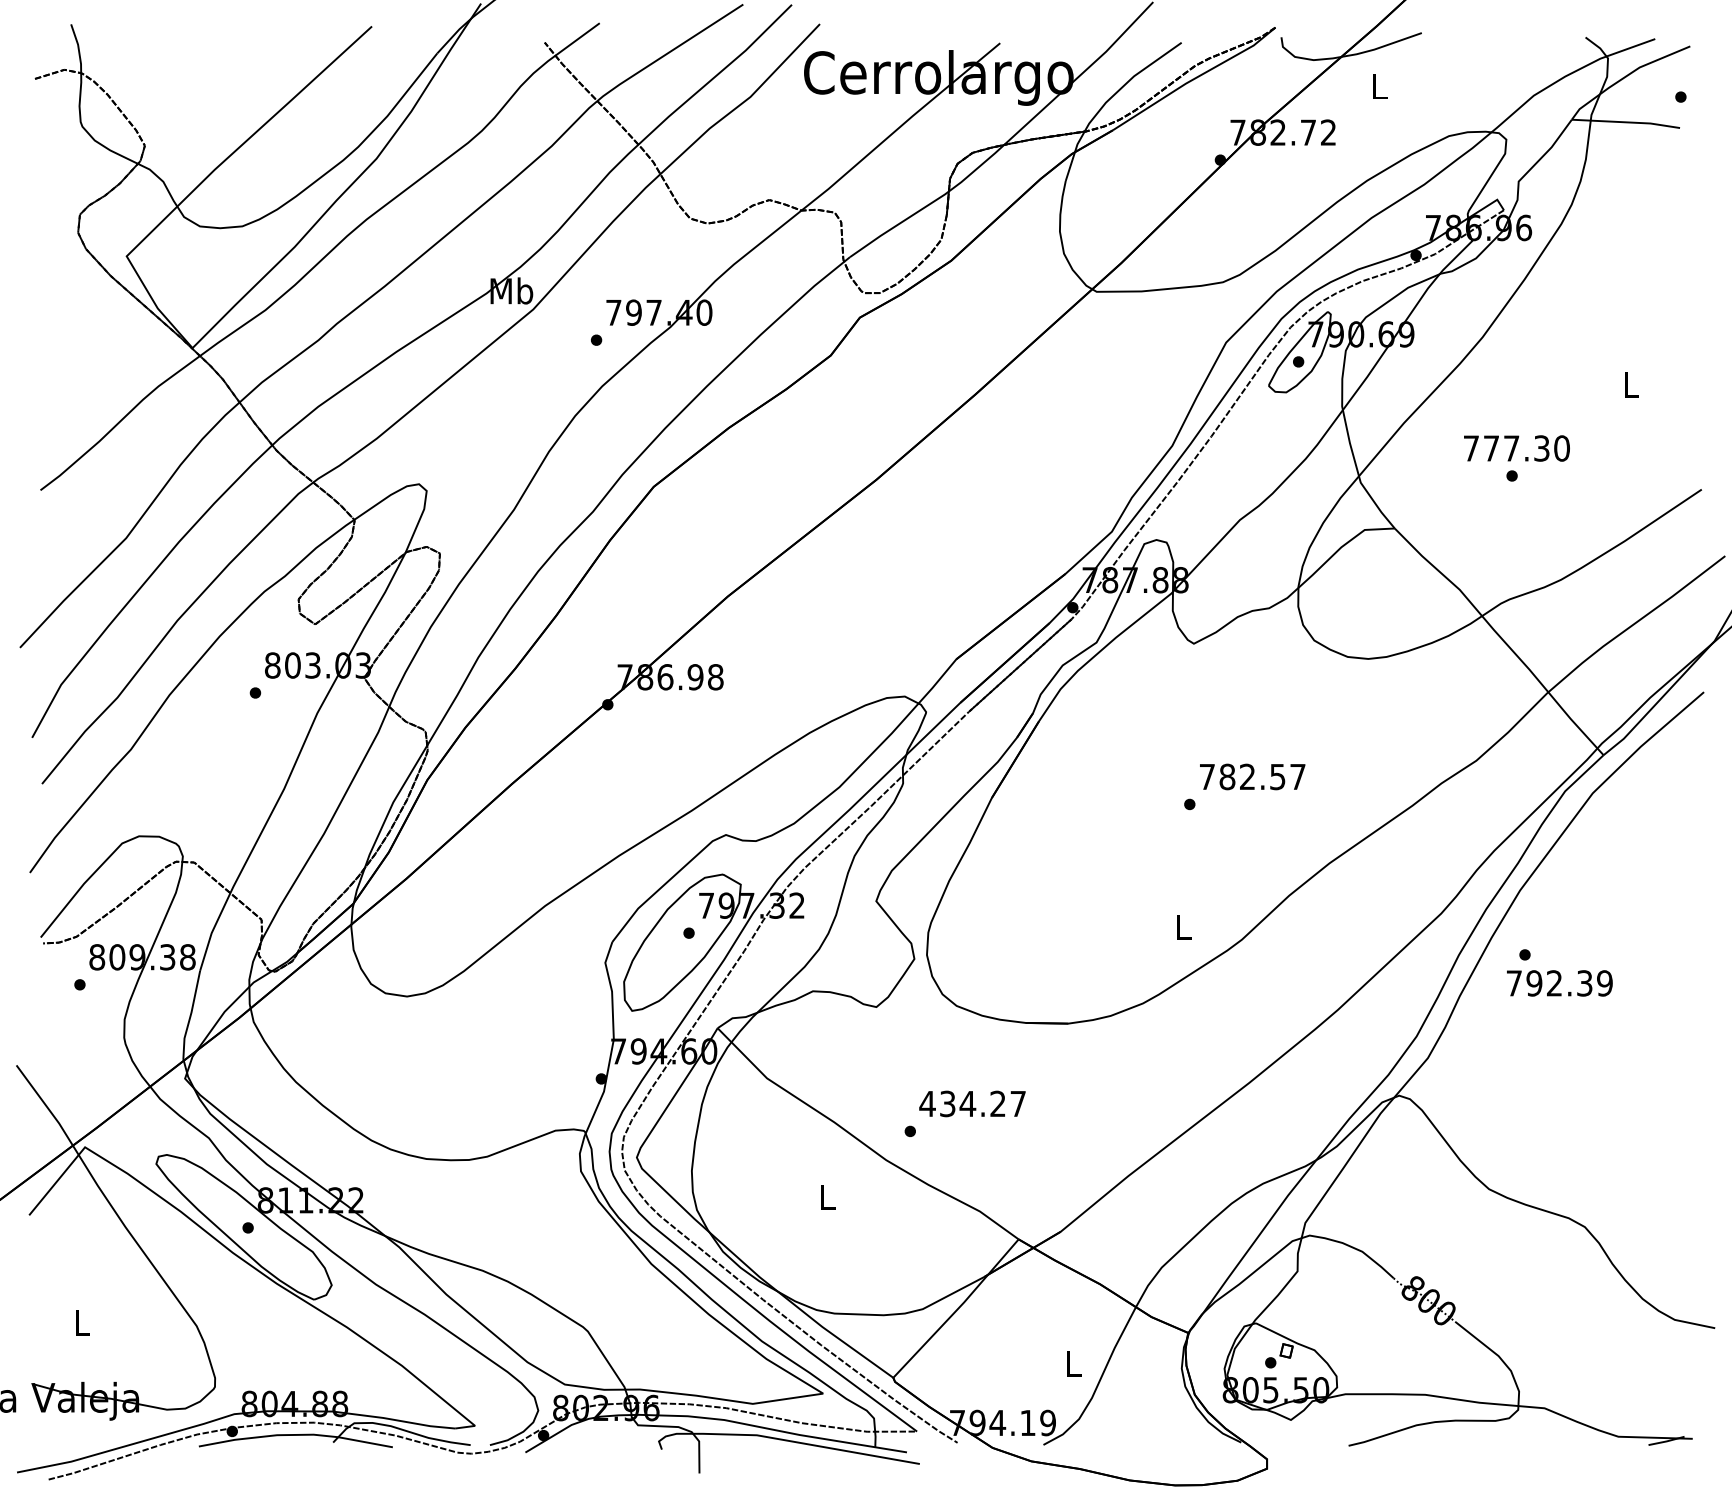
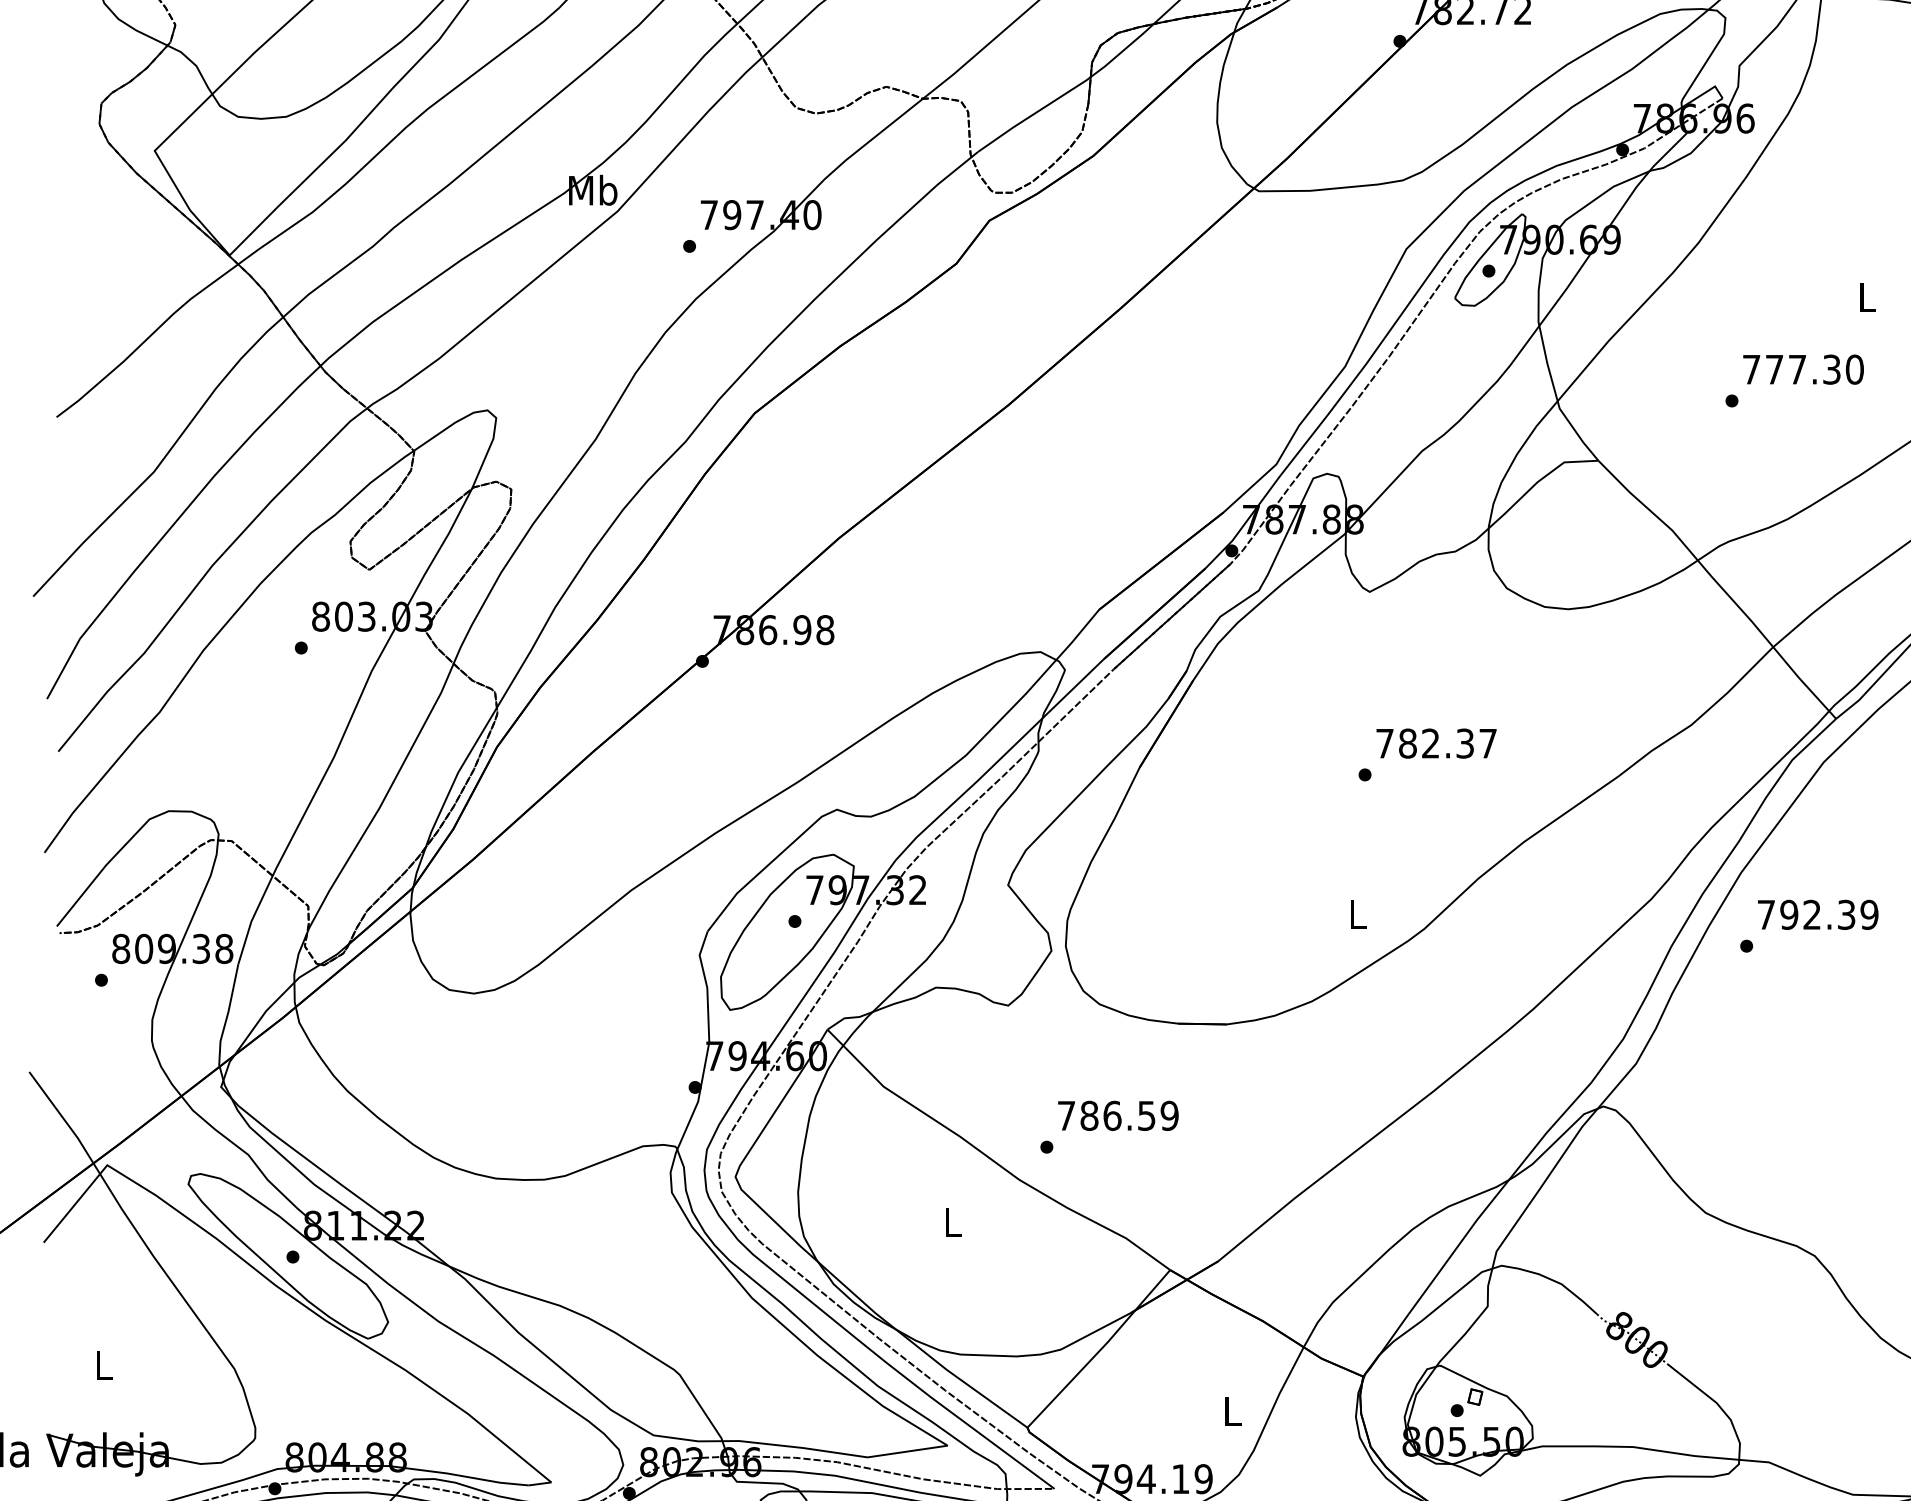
text: (1516, 448) -> (1803, 369), moved
text: (1277, 776) -> (1464, 743), 782.57 -> 782.37
text: (1559, 983) -> (1817, 915), moved
text: (972, 1103) -> (1117, 1115), 434.27 -> 786.59

